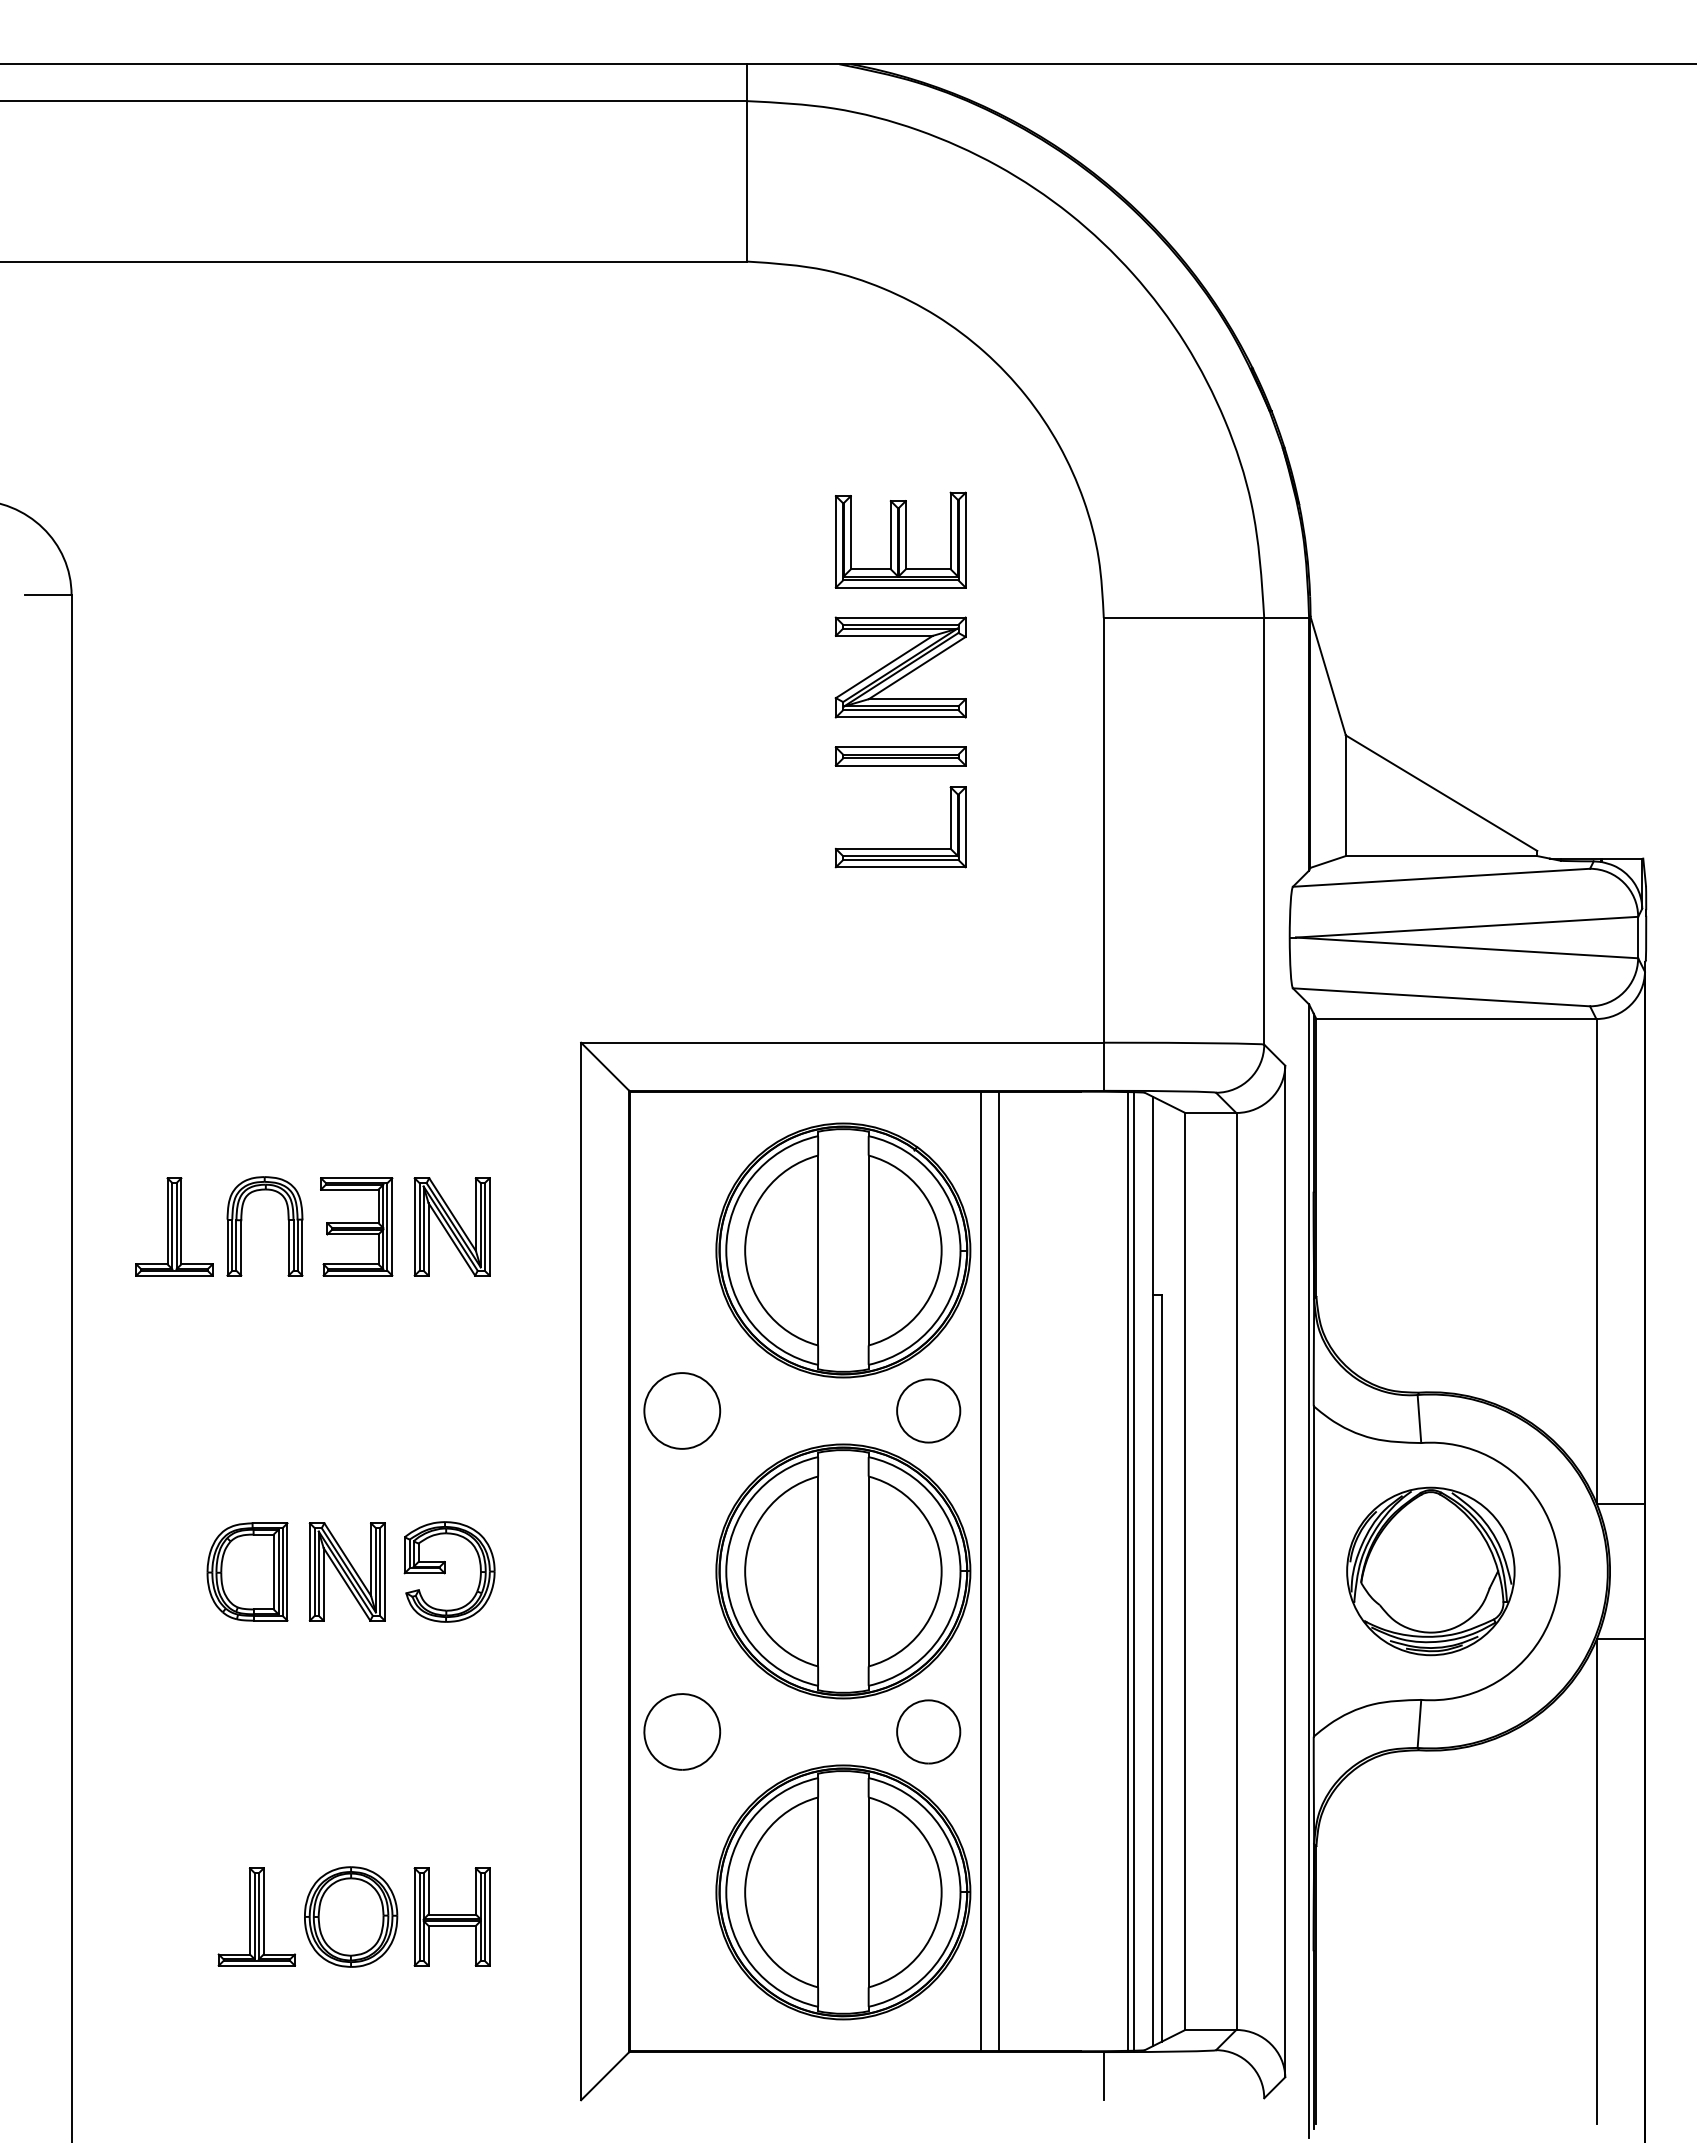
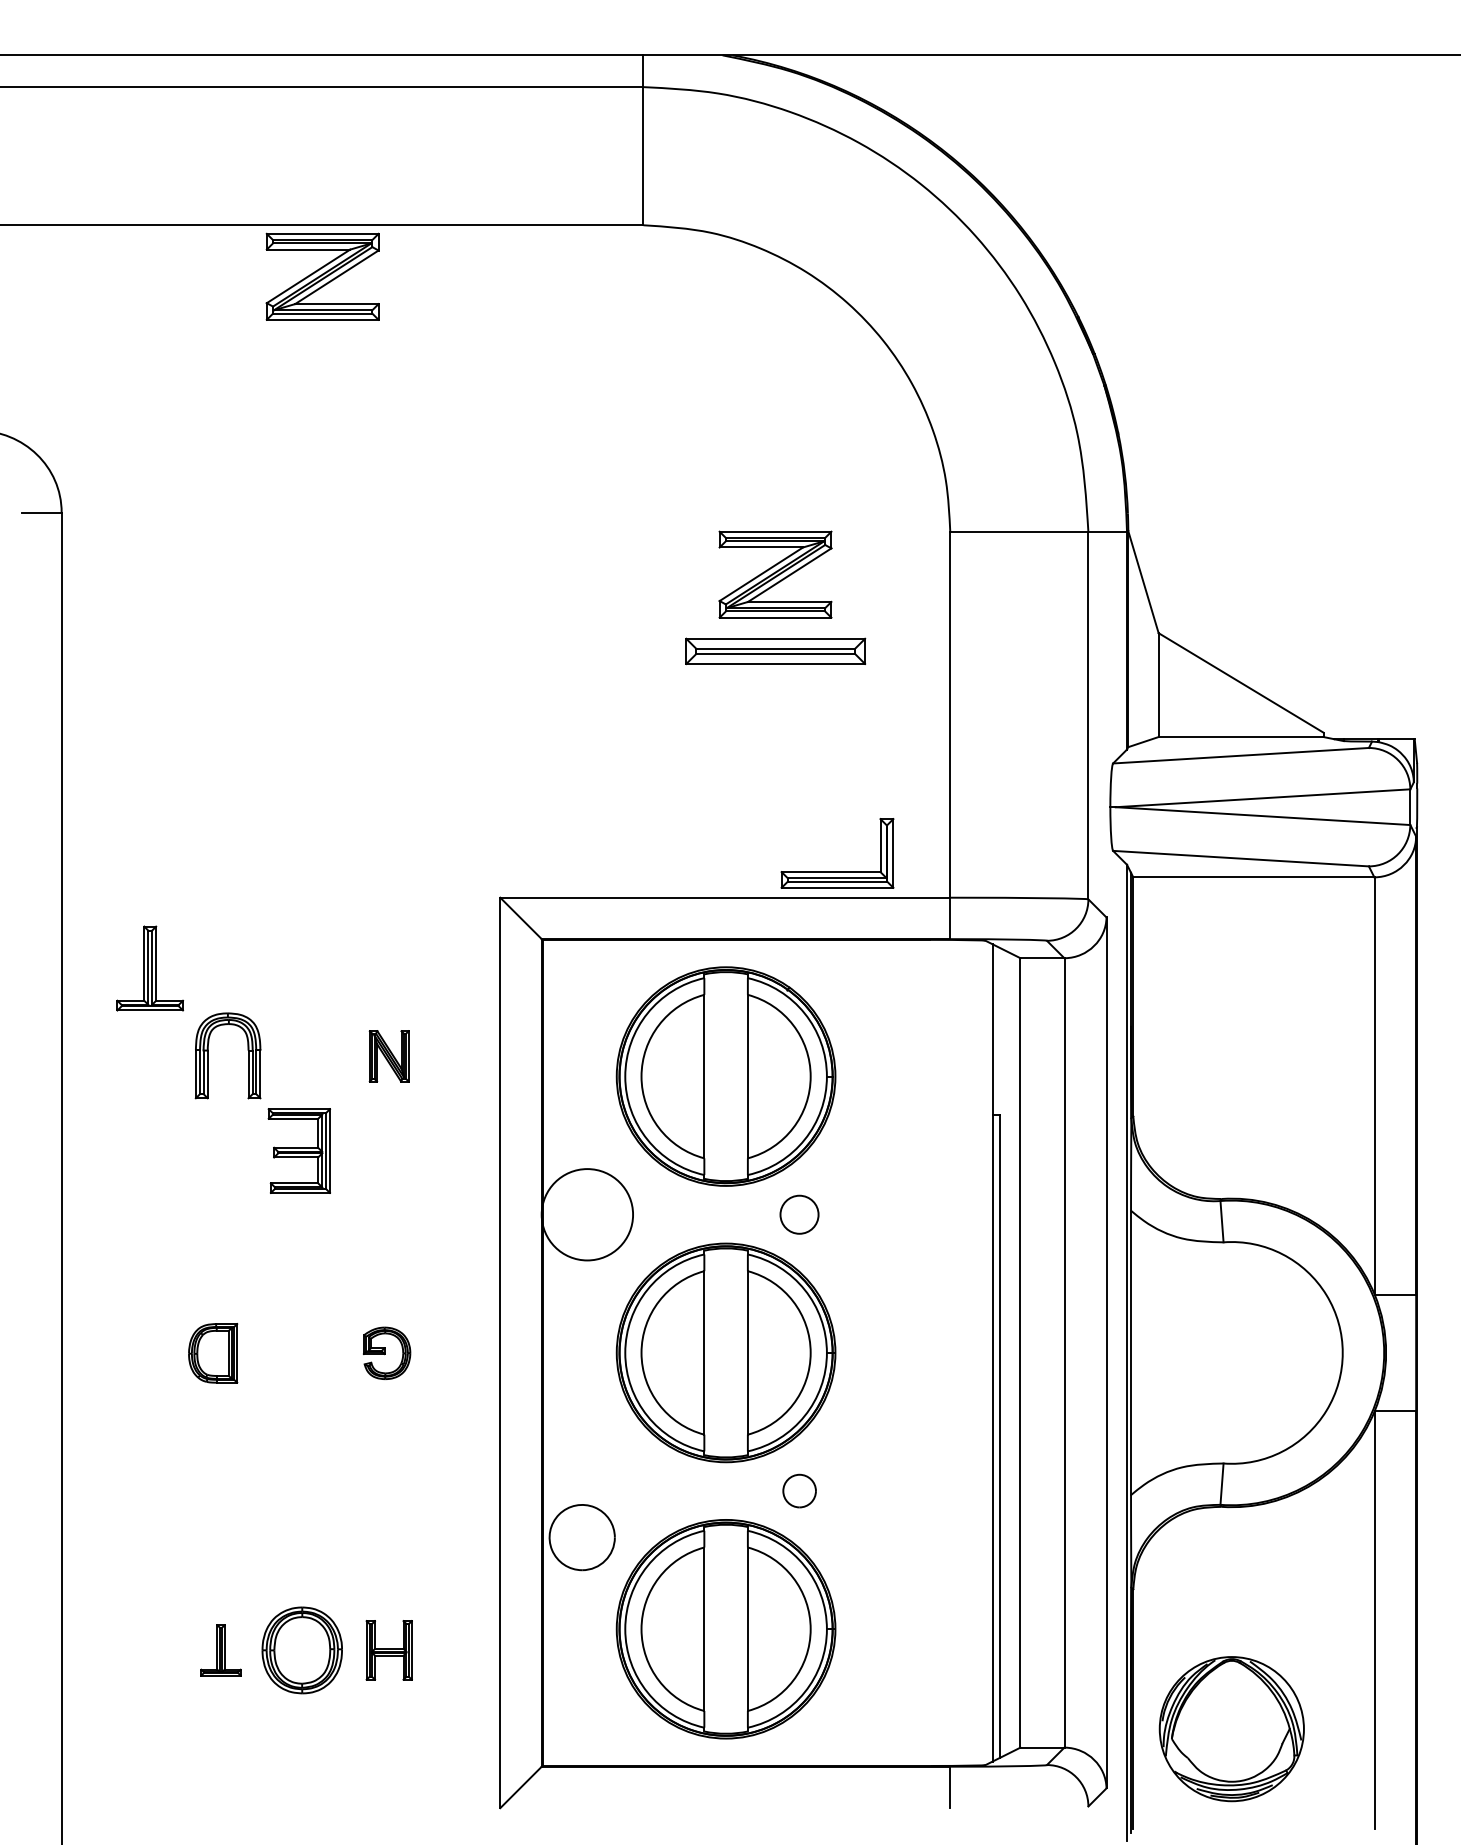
part: (374, 321) -> (322, 276), added
part: (900, 539) -> (775, 464), removed
part: (900, 756) -> (775, 651), size x1.6
part: (900, 848) -> (837, 871), moved
part: (174, 1226) -> (150, 968), moved
part: (356, 1226) -> (299, 1150), moved
part: (451, 1226) -> (388, 1055), size x0.6
circle: (682, 1410) -> (587, 1214), size x1.4
circle: (928, 1410) -> (799, 1214), size x0.7
part: (247, 1571) -> (213, 1352), size x0.7
part: (346, 1571) -> (298, 1352), removed
part: (449, 1571) -> (387, 1352), size x0.6
line: (981, 1571) -> (844, 1352), removed
line: (999, 1571) -> (860, 1352), removed
line: (1127, 1571) -> (970, 1352), removed
line: (1134, 1571) -> (976, 1352), removed
part: (1430, 1571) -> (1231, 1729), moved
part: (682, 1731) -> (582, 1537), moved
part: (928, 1731) -> (799, 1490), size x0.6
part: (256, 1916) -> (220, 1649), size x0.6
part: (451, 1916) -> (388, 1649), size x0.7

